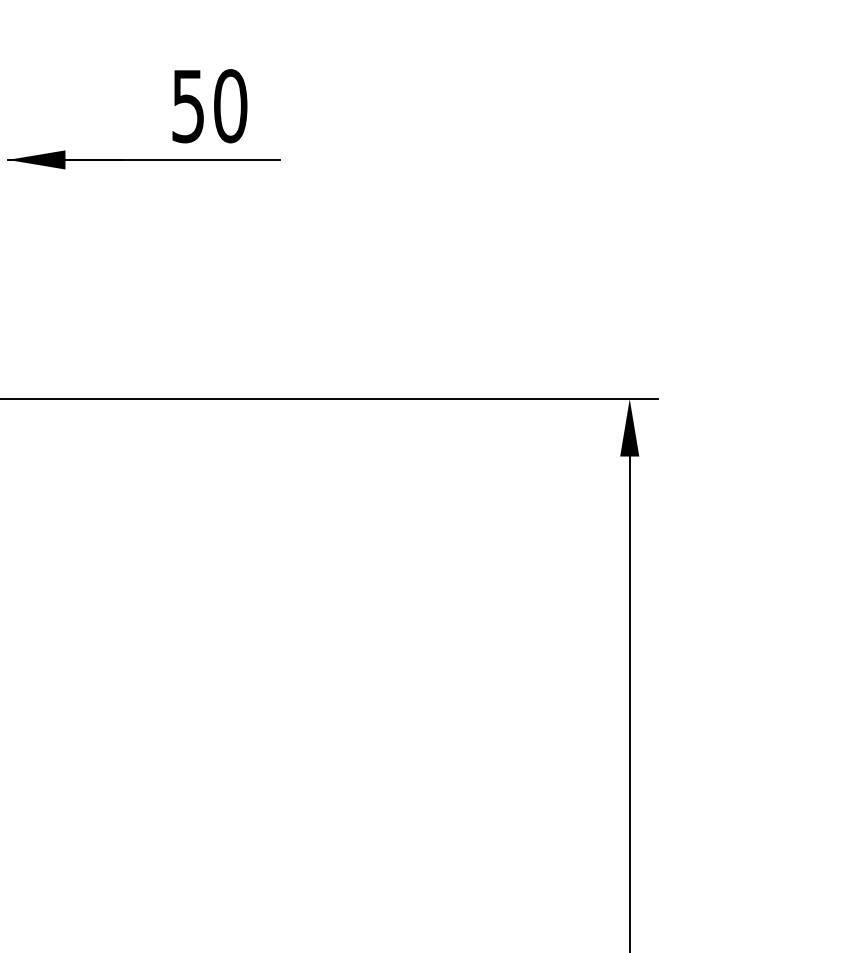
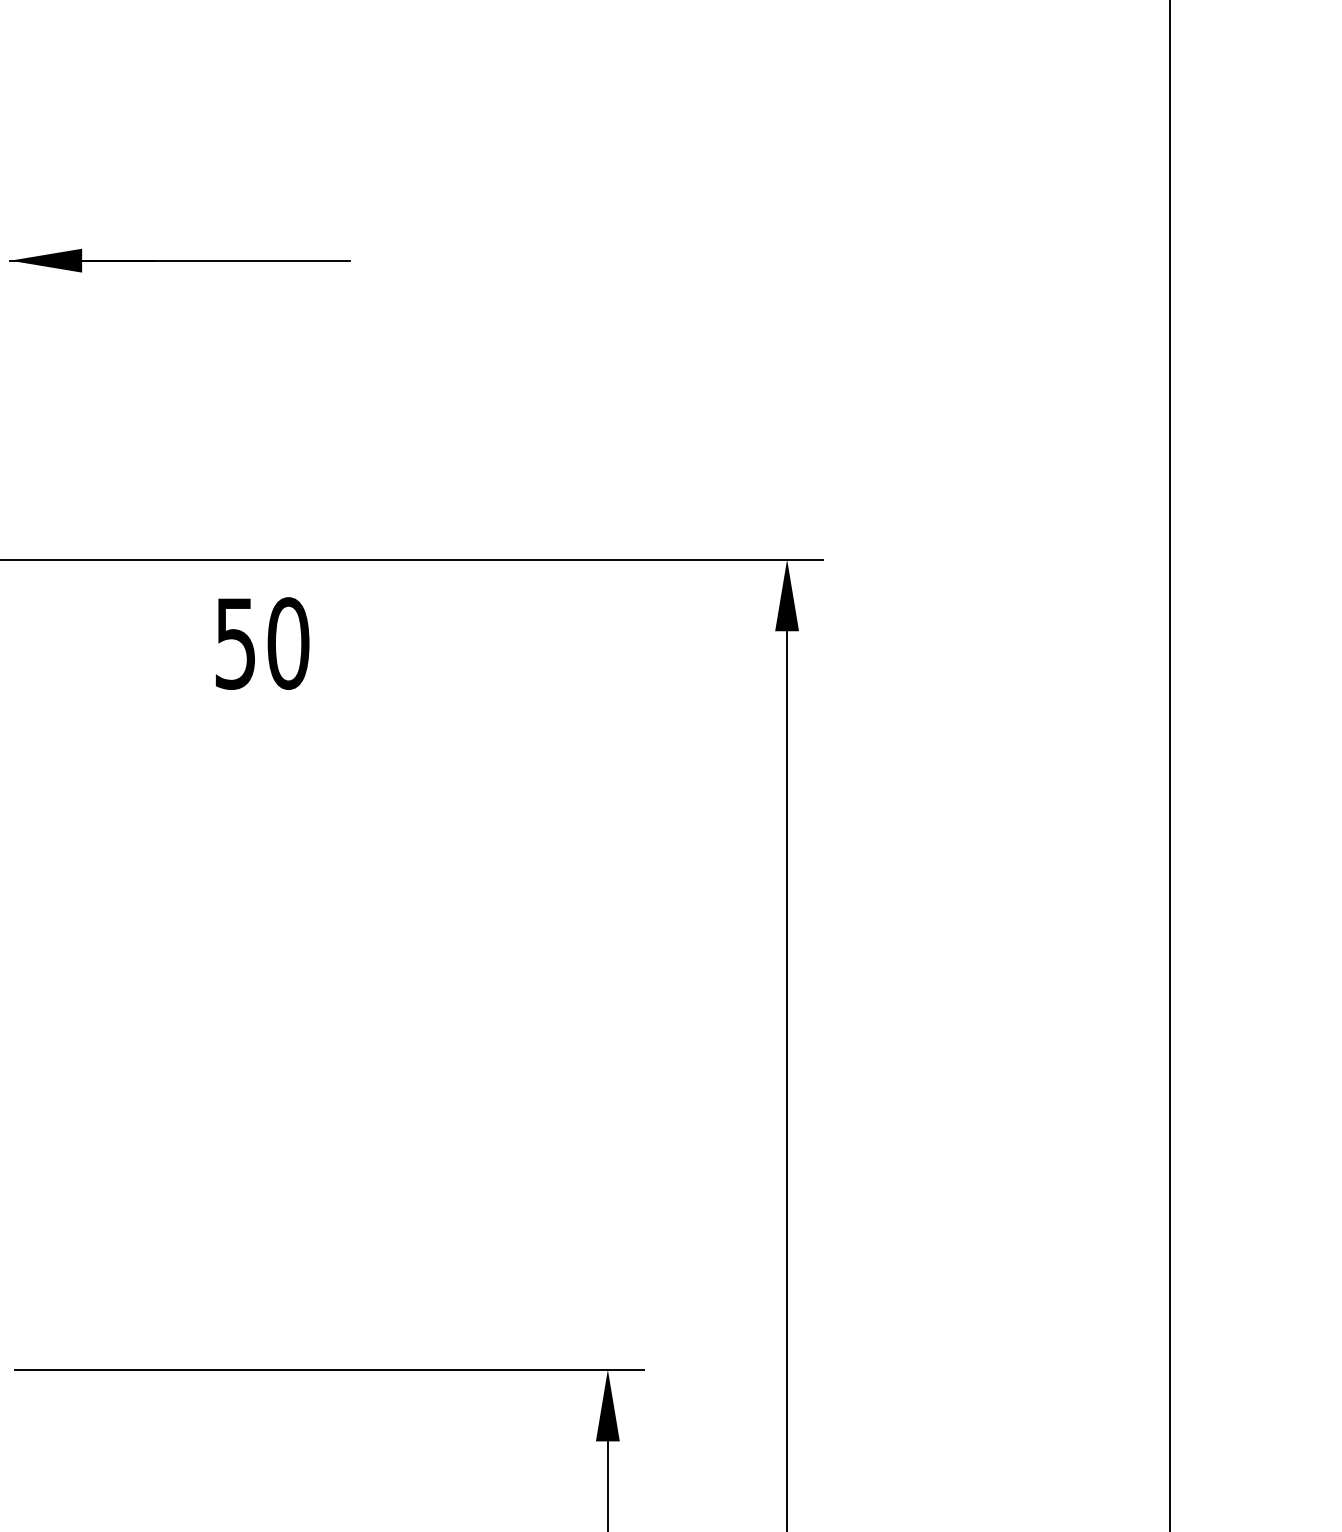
text: (209, 106) -> (262, 643), moved

